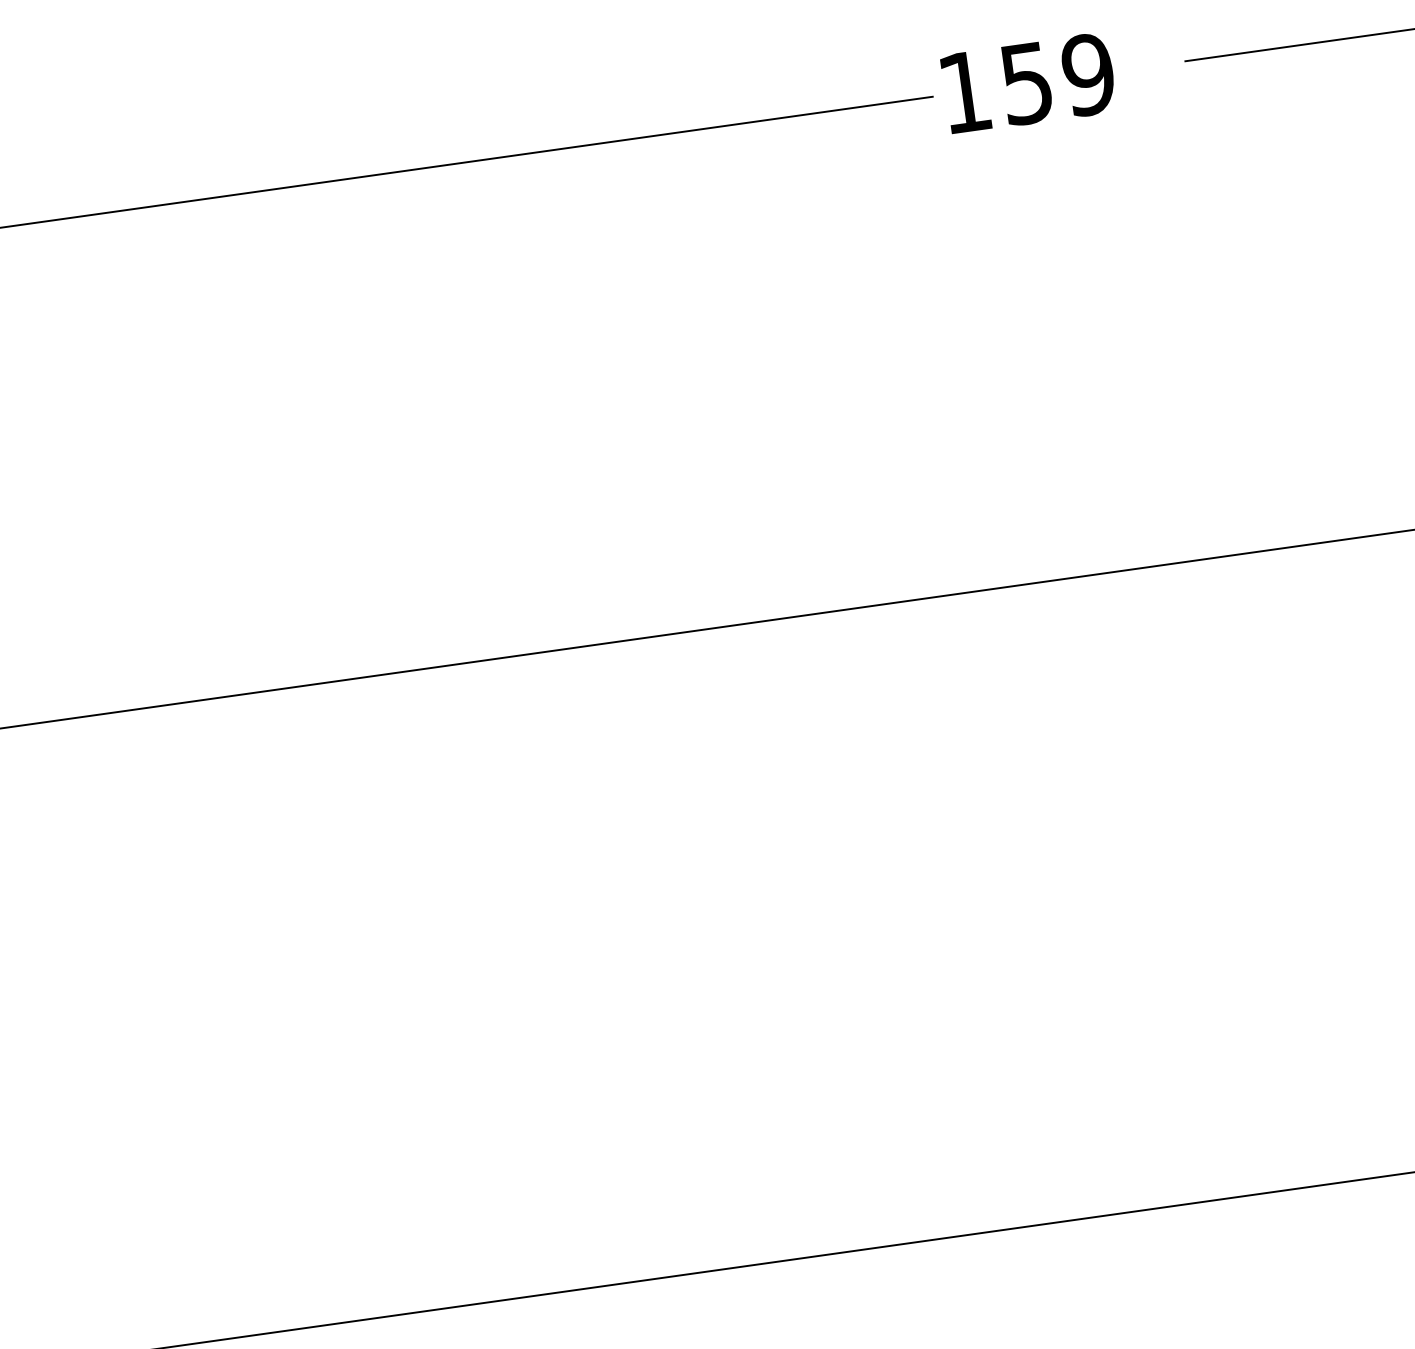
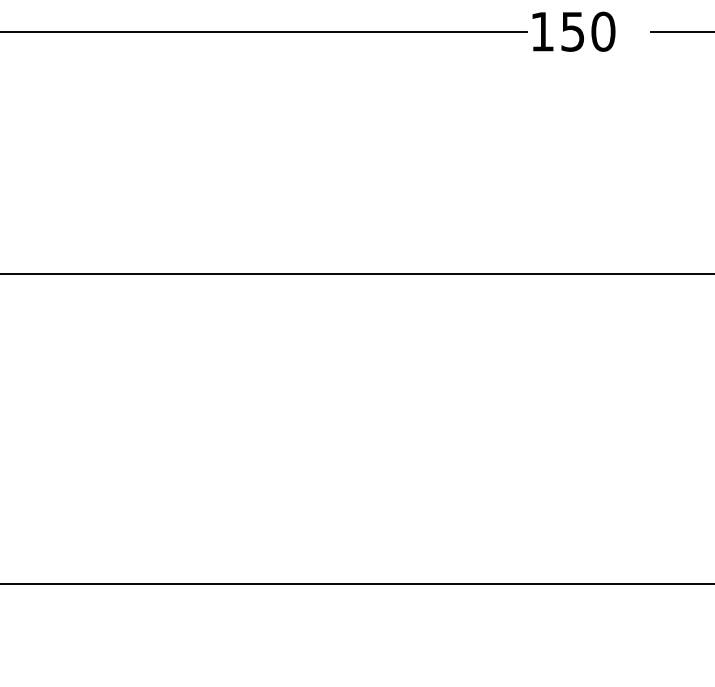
text: (1088, 74) -> (603, 31), 159 -> 150

